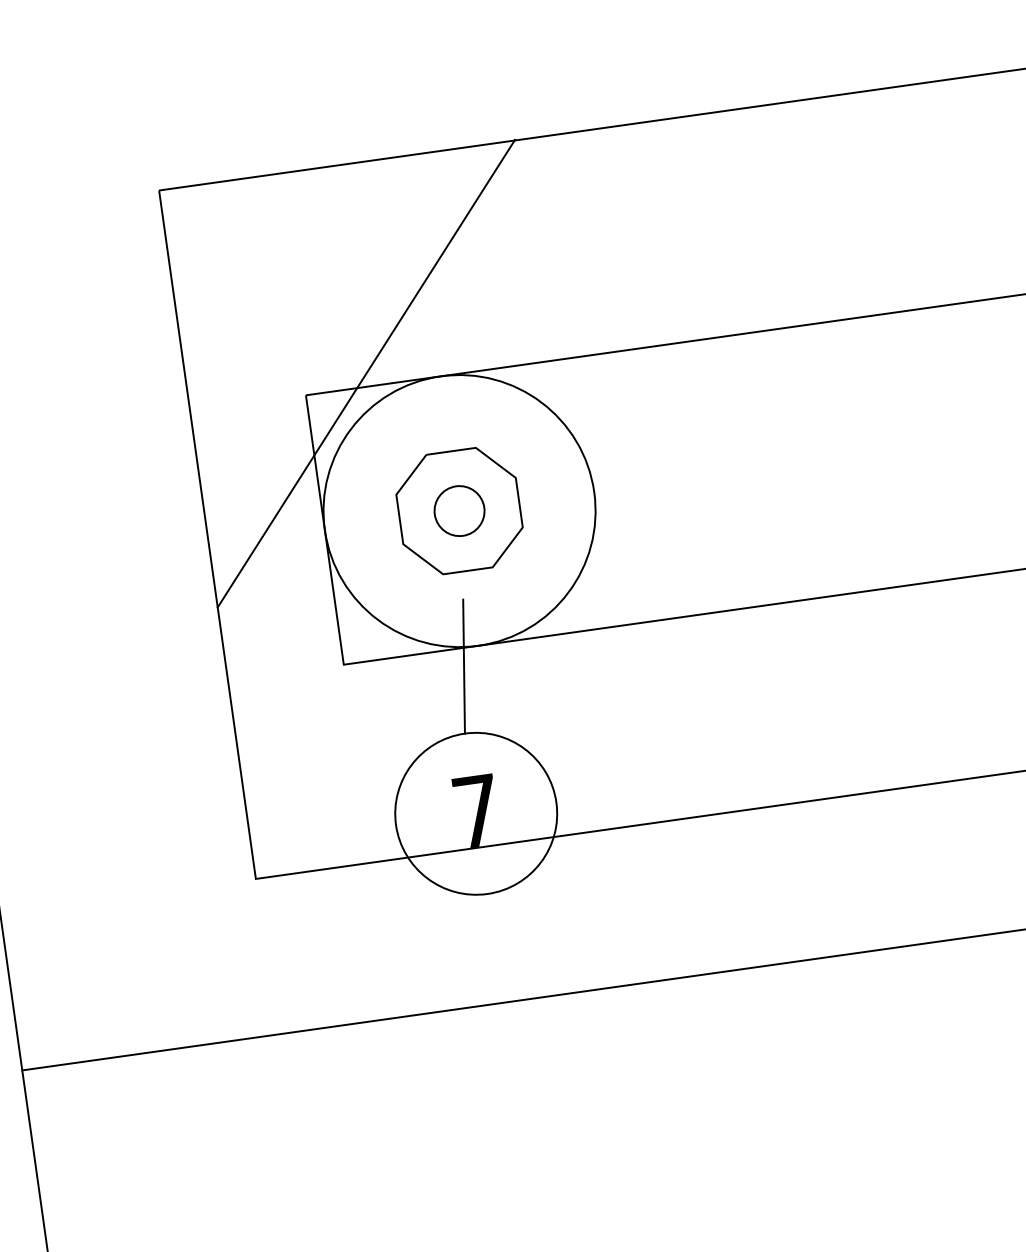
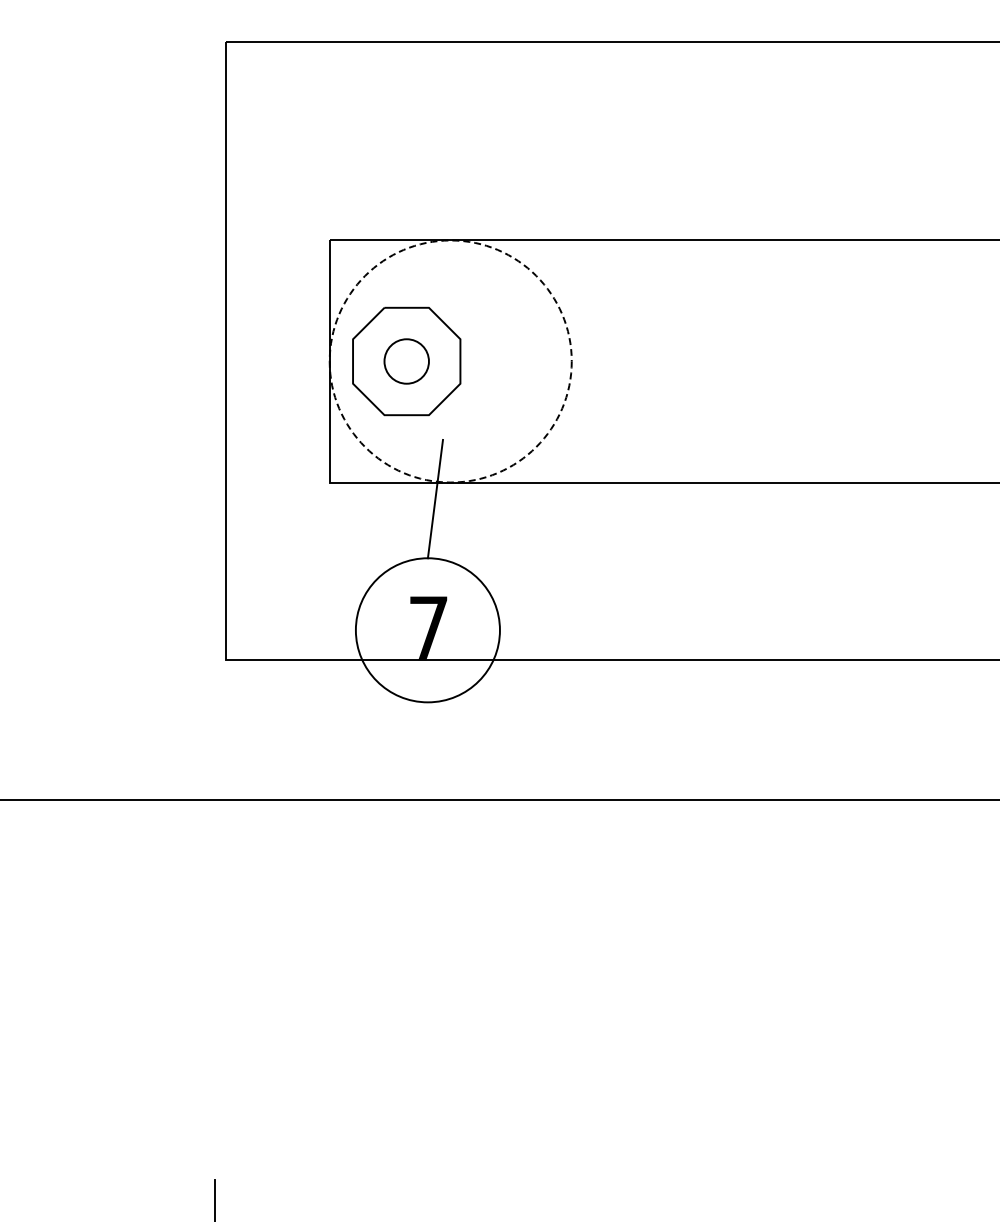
line: (366, 373) -> (385, 228), removed
circle: (459, 511) -> (450, 361), solid -> dashed
part: (459, 511) -> (406, 361), moved

